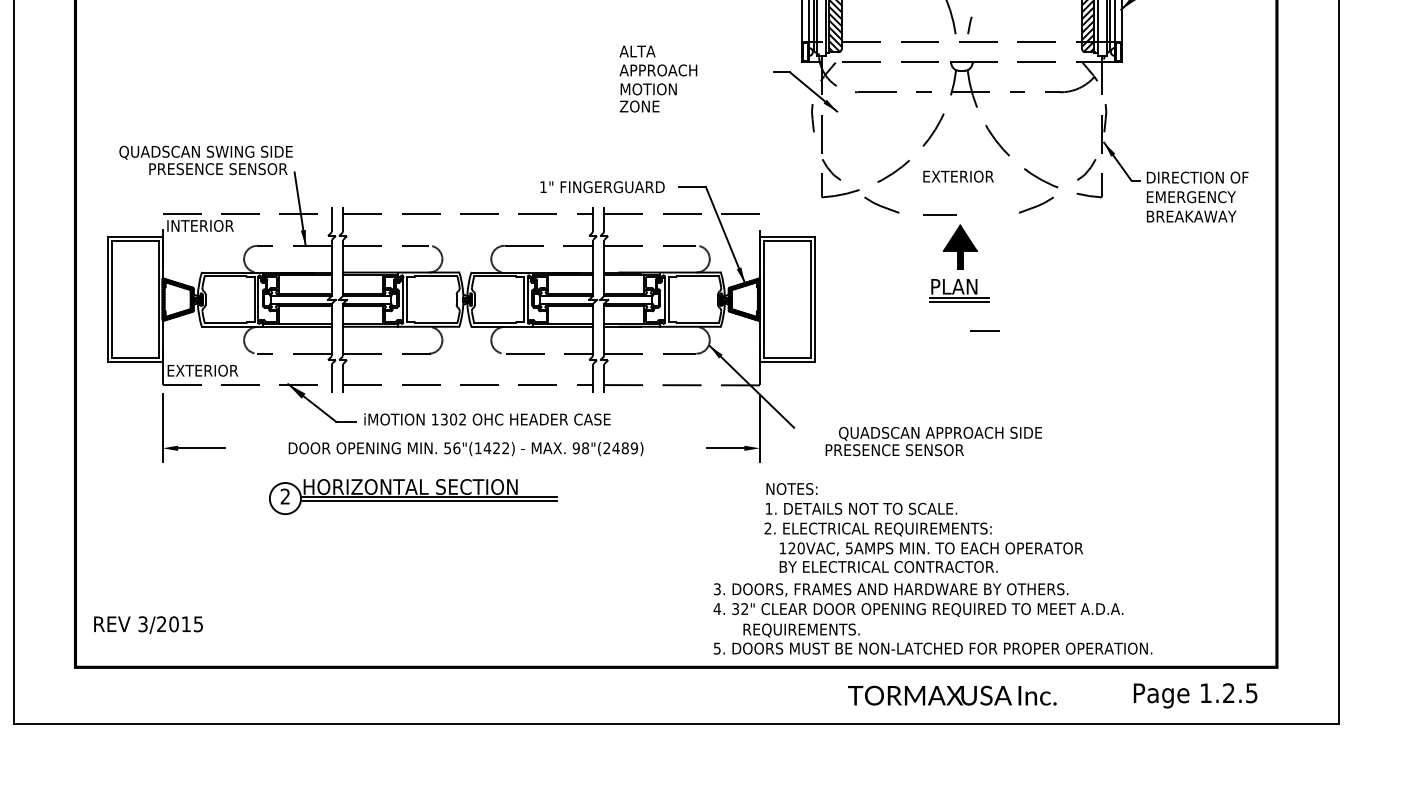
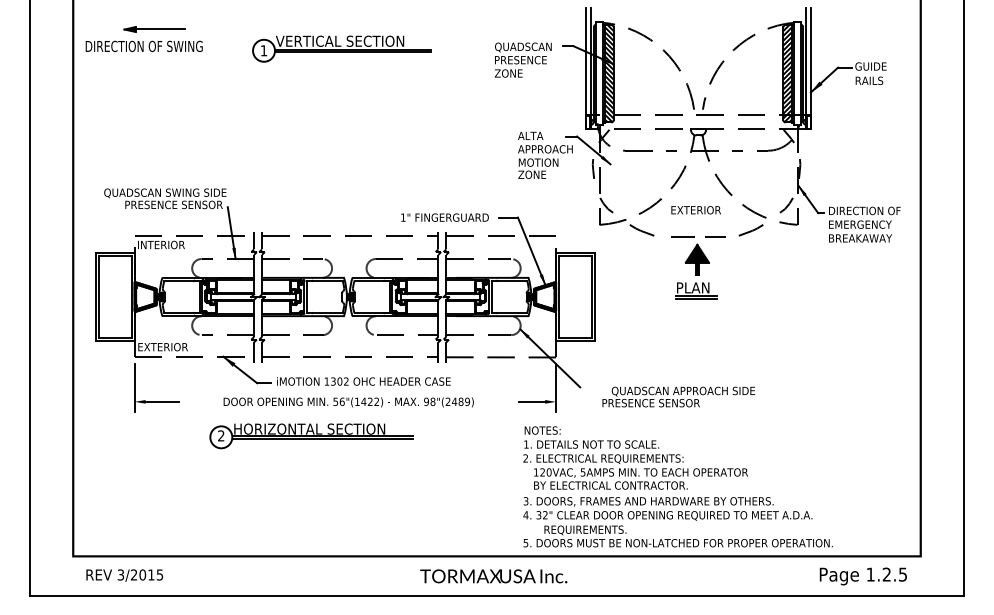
text: (658, 77) -> (545, 154), moved
line: (985, 330) -> (715, 236), moved
text: (923, 527) -> (635, 457), moved
text: (148, 624) -> (124, 575), moved
text: (951, 695) -> (493, 576), moved

